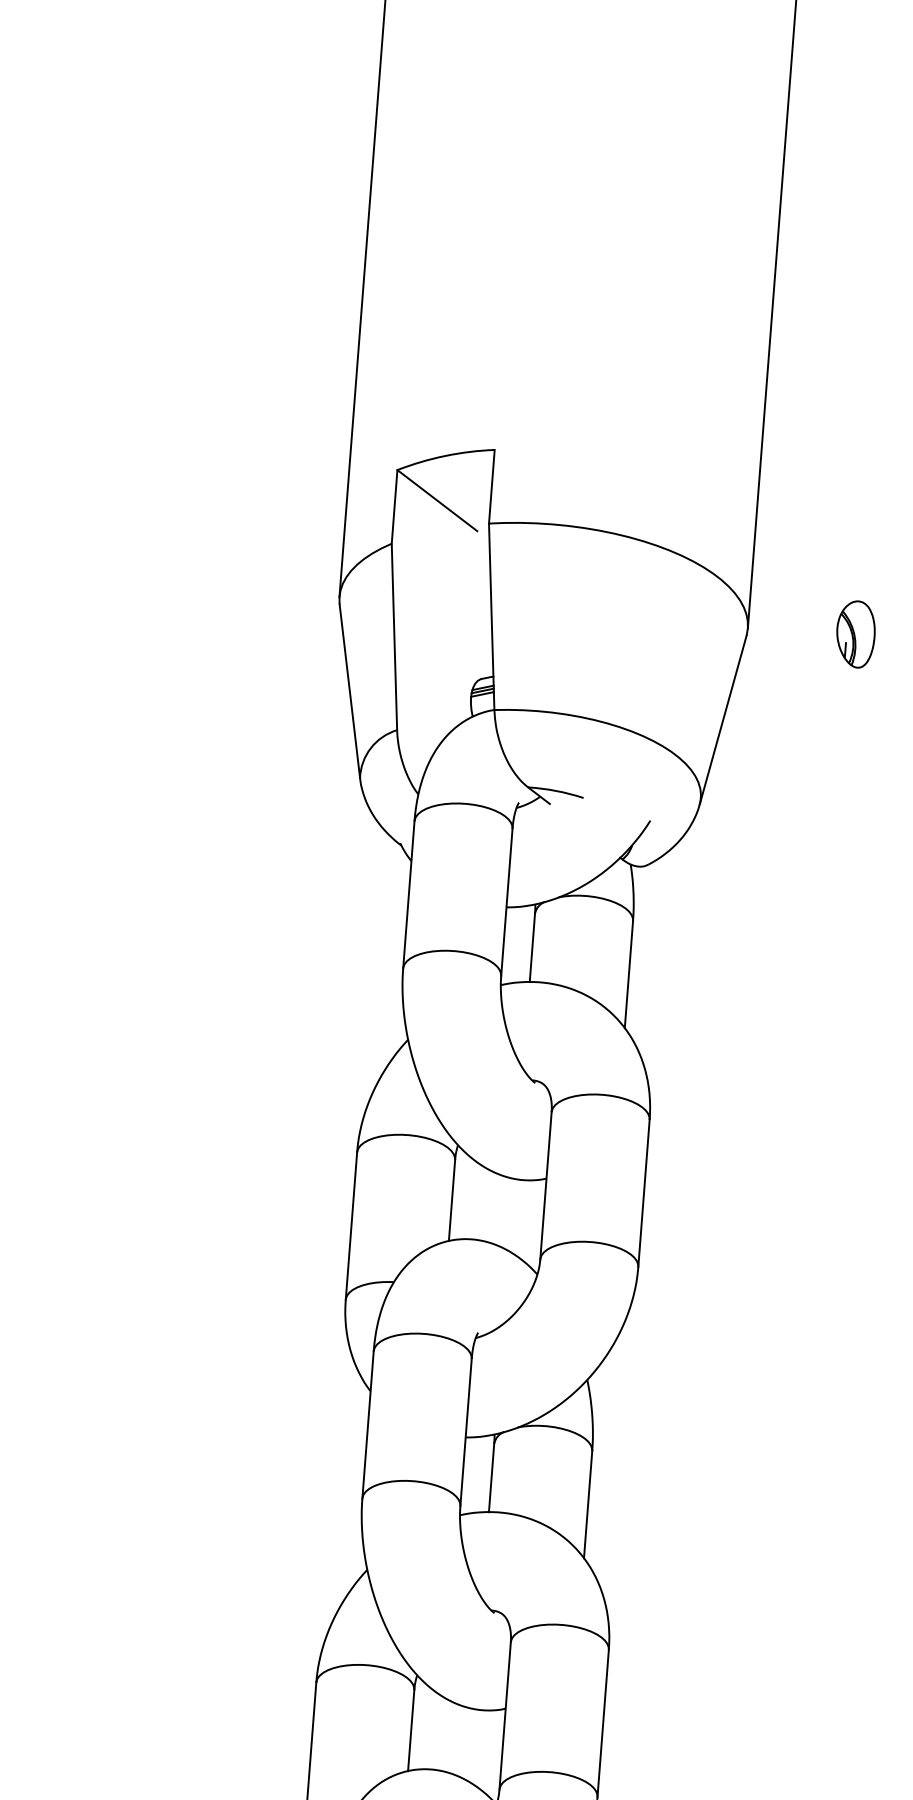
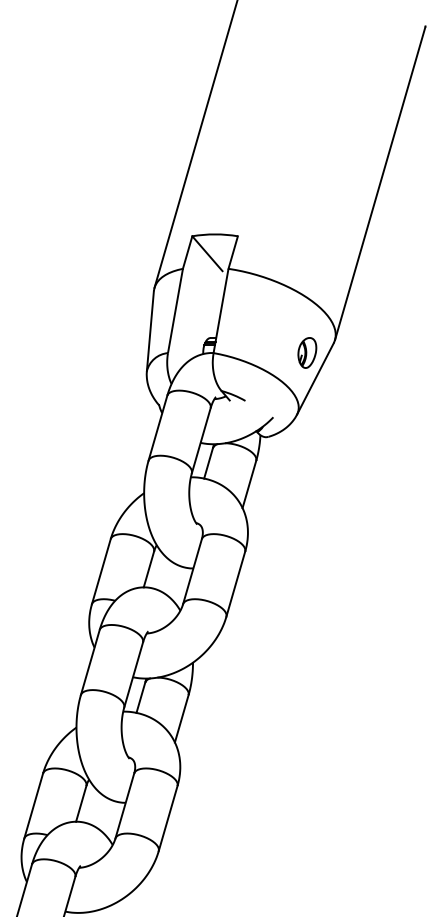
part: (856, 633) -> (307, 352), moved

